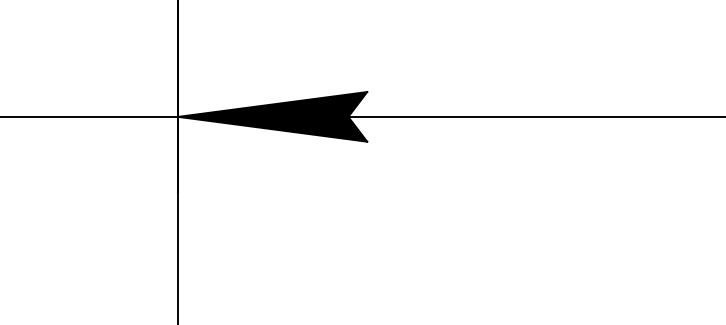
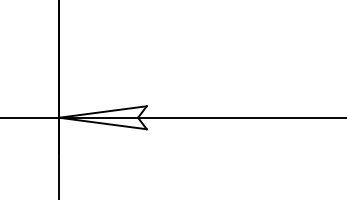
fill: (271, 116) -> (102, 117), removed

